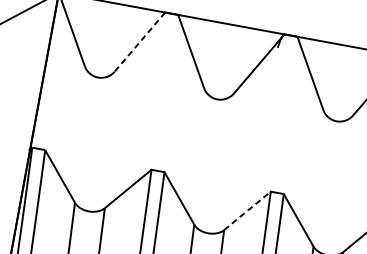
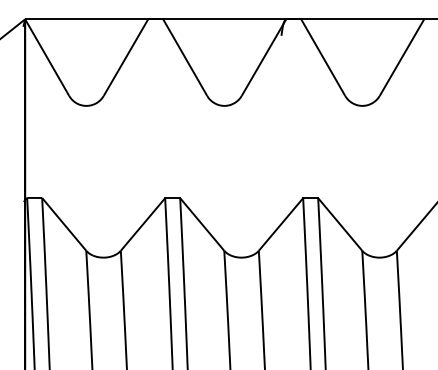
line: (139, 42) -> (125, 58), dashed -> solid
line: (247, 211) -> (281, 224), dashed -> solid

